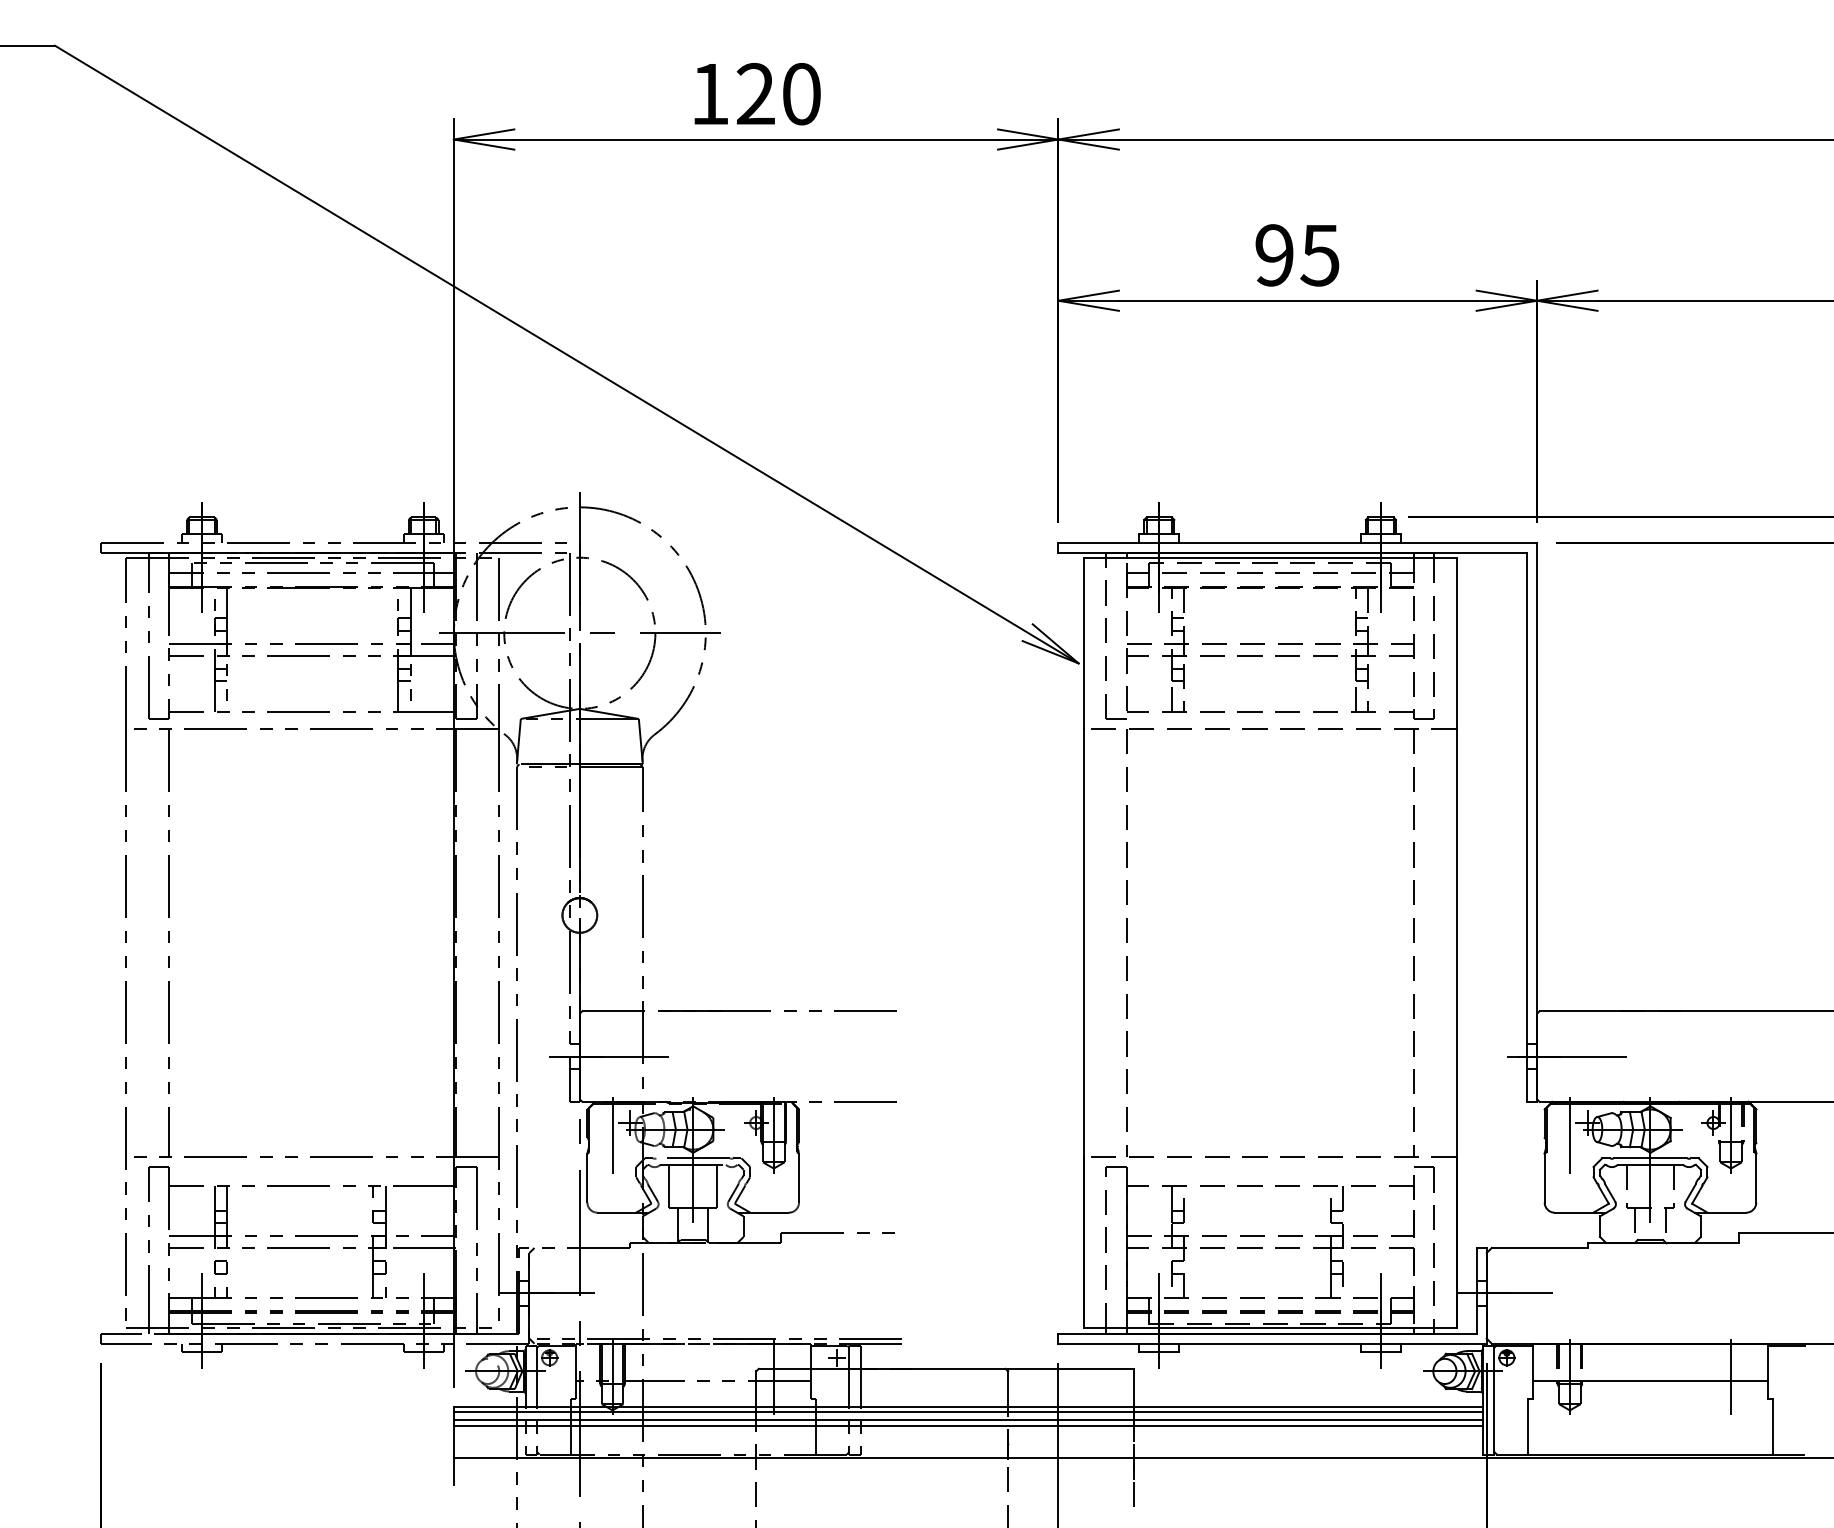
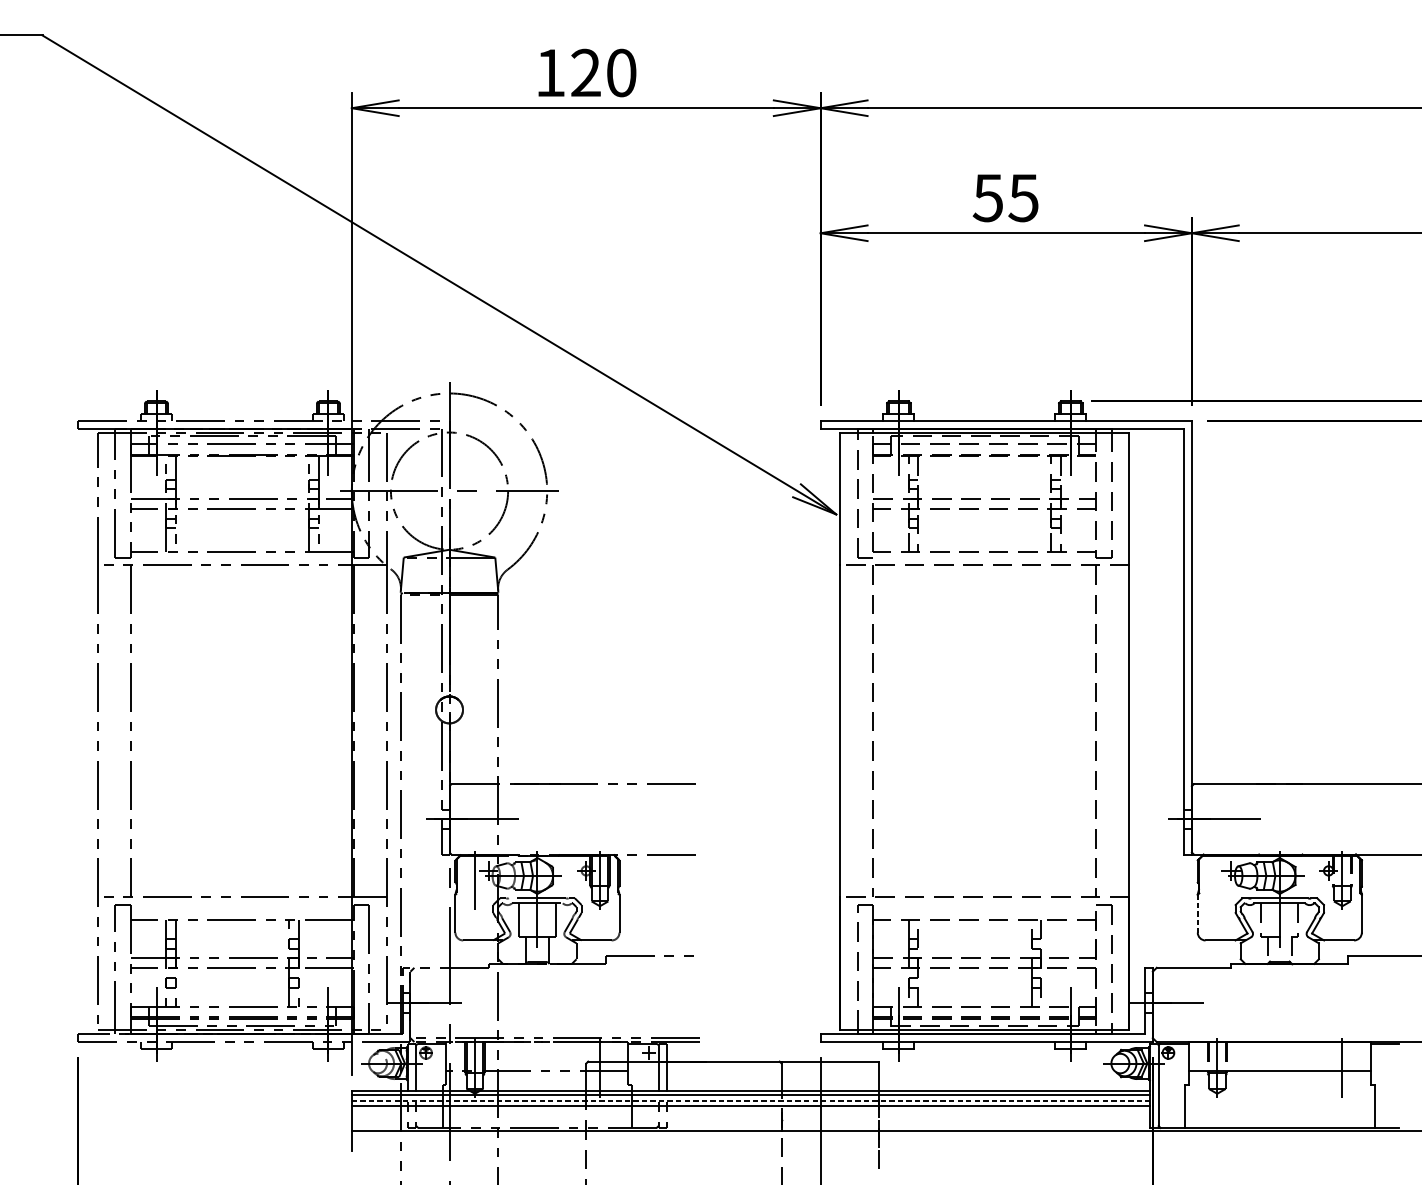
text: (1273, 255) -> (987, 198), 95 -> 55
line: (1569, 1134) -> (1217, 879), removed
line: (1544, 1177) -> (1197, 913), solid -> dashed
line: (968, 1420) -> (750, 1101), solid -> dashed

